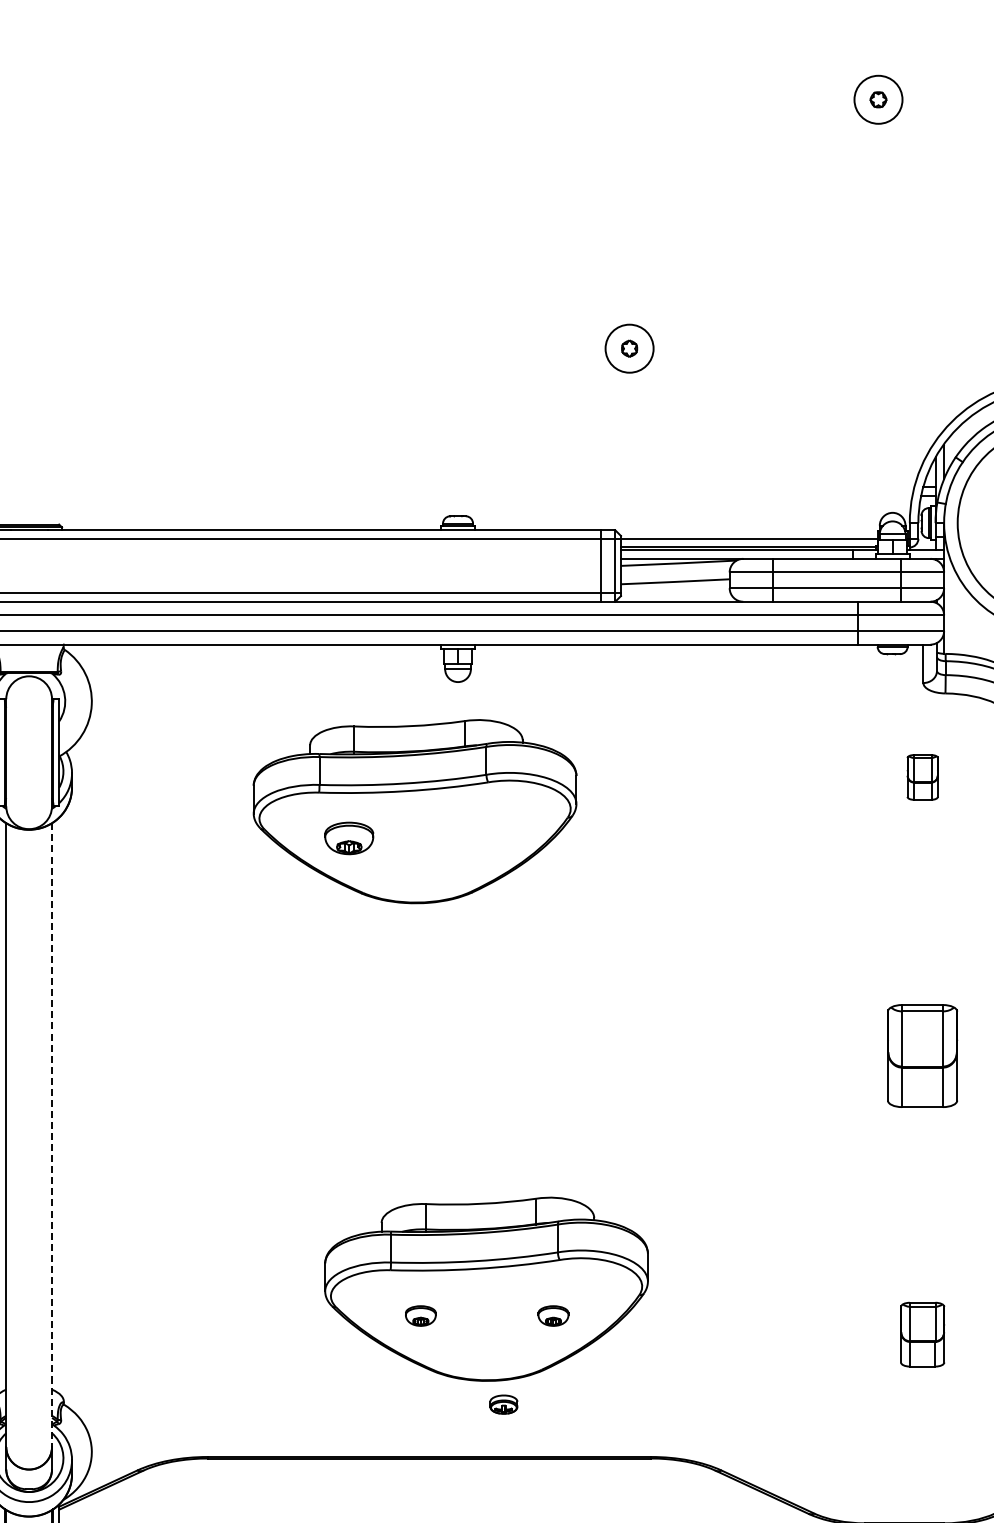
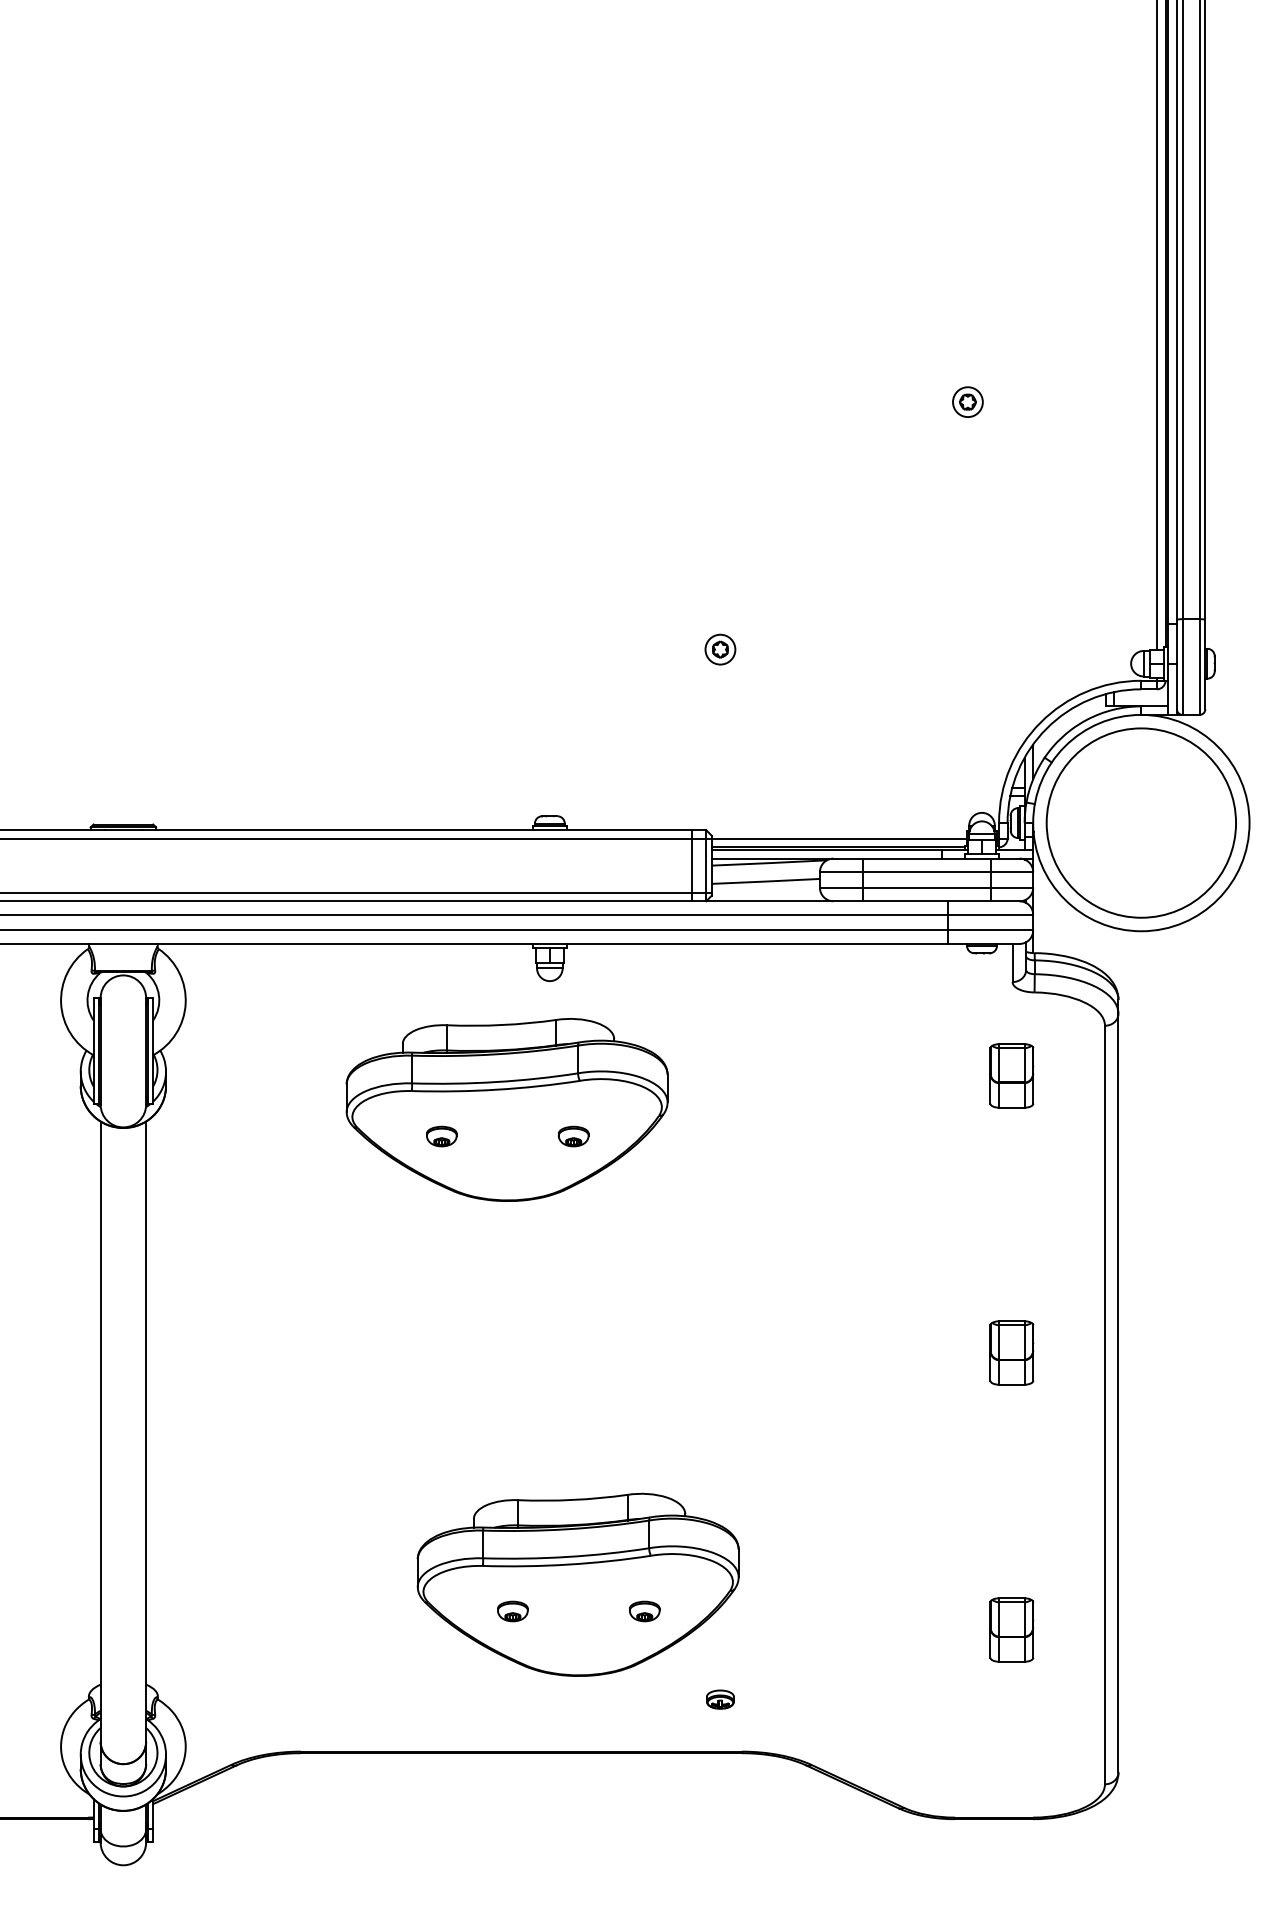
circle: (878, 100) -> (967, 402), size x0.62
circle: (629, 348) -> (720, 649), size x0.62
part: (922, 776) -> (1011, 1075), size x1.43
part: (349, 838) -> (441, 1136), size x0.62
part: (481, 838) -> (573, 1136), added
part: (922, 1055) -> (1011, 1352), size x0.62
line: (52, 1136) -> (146, 1432), dashed -> solid
part: (503, 1404) -> (720, 1699), moved

